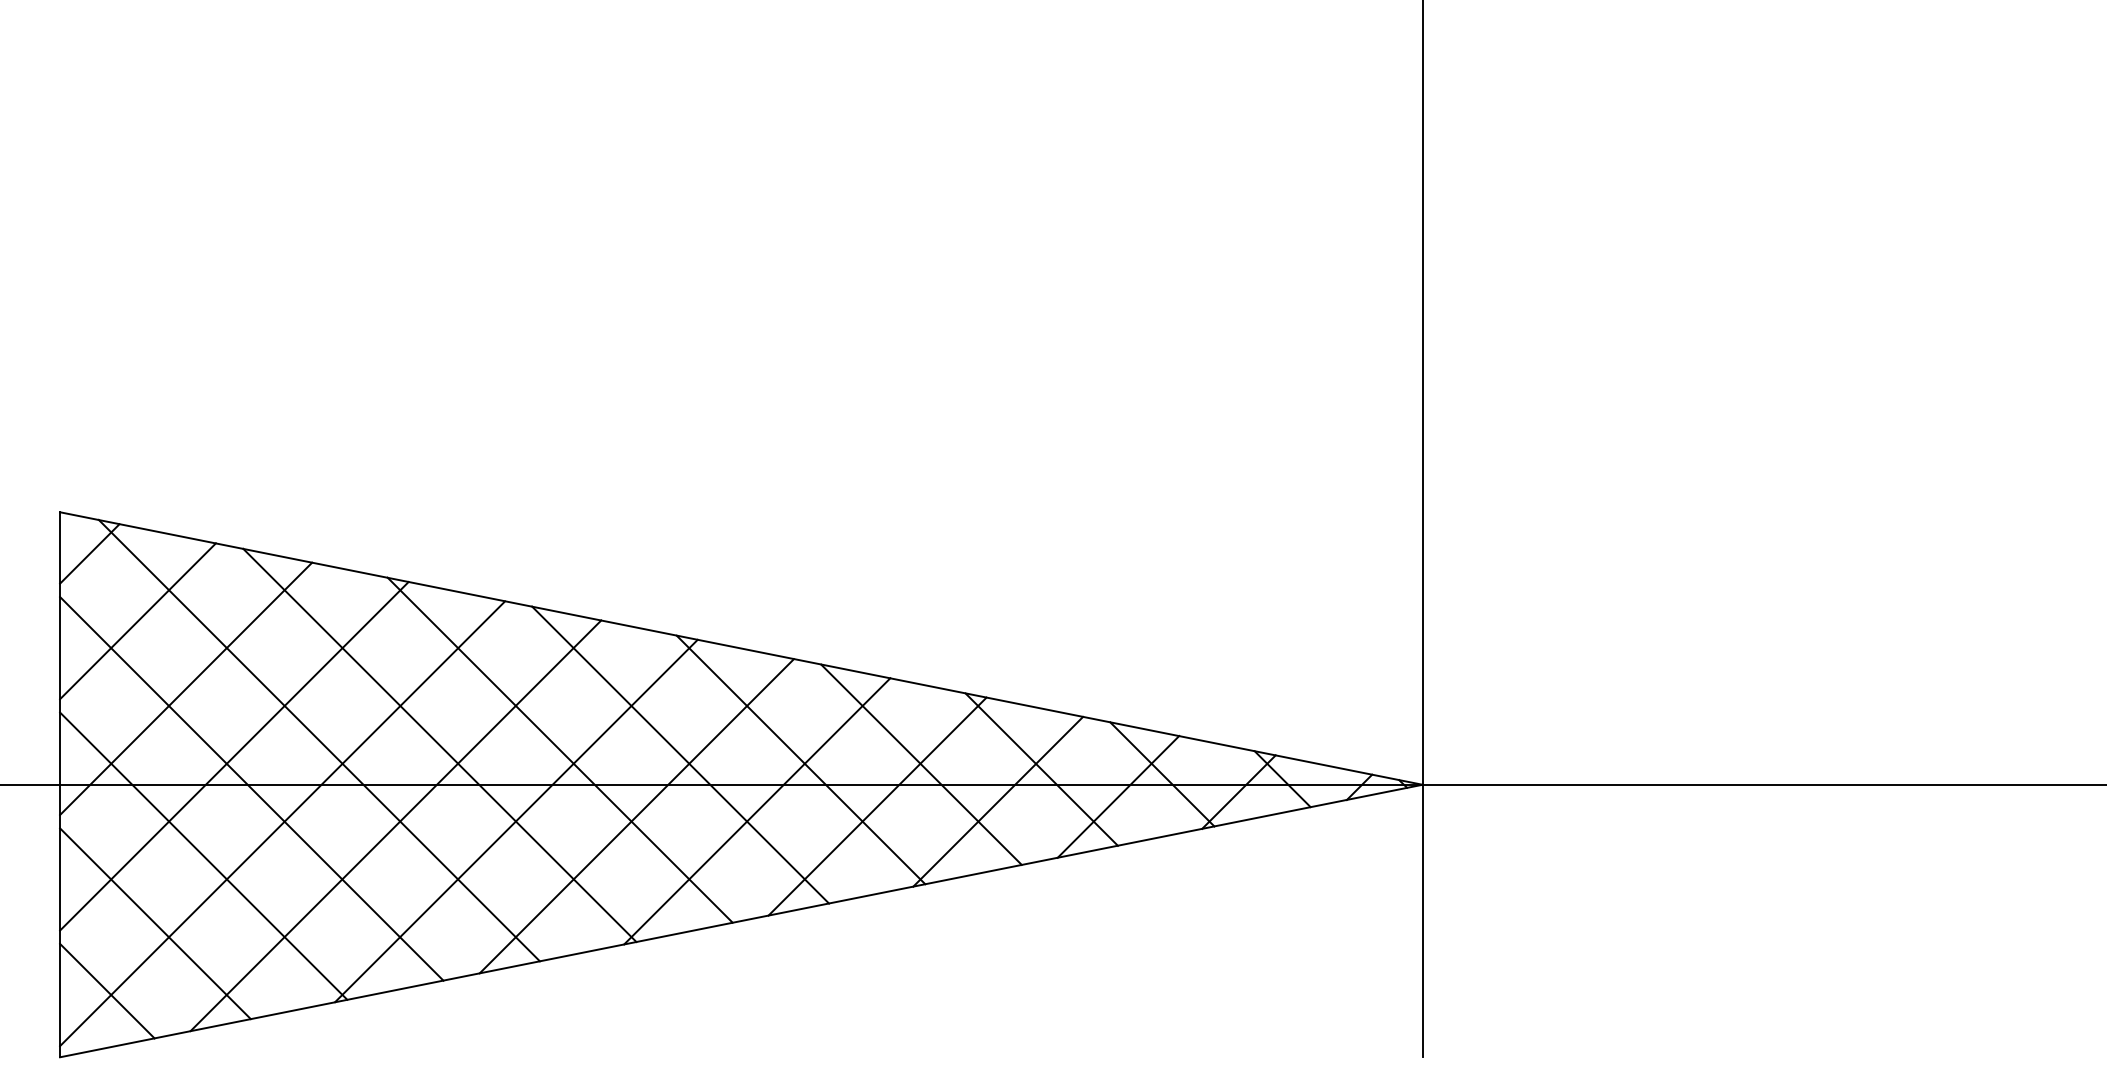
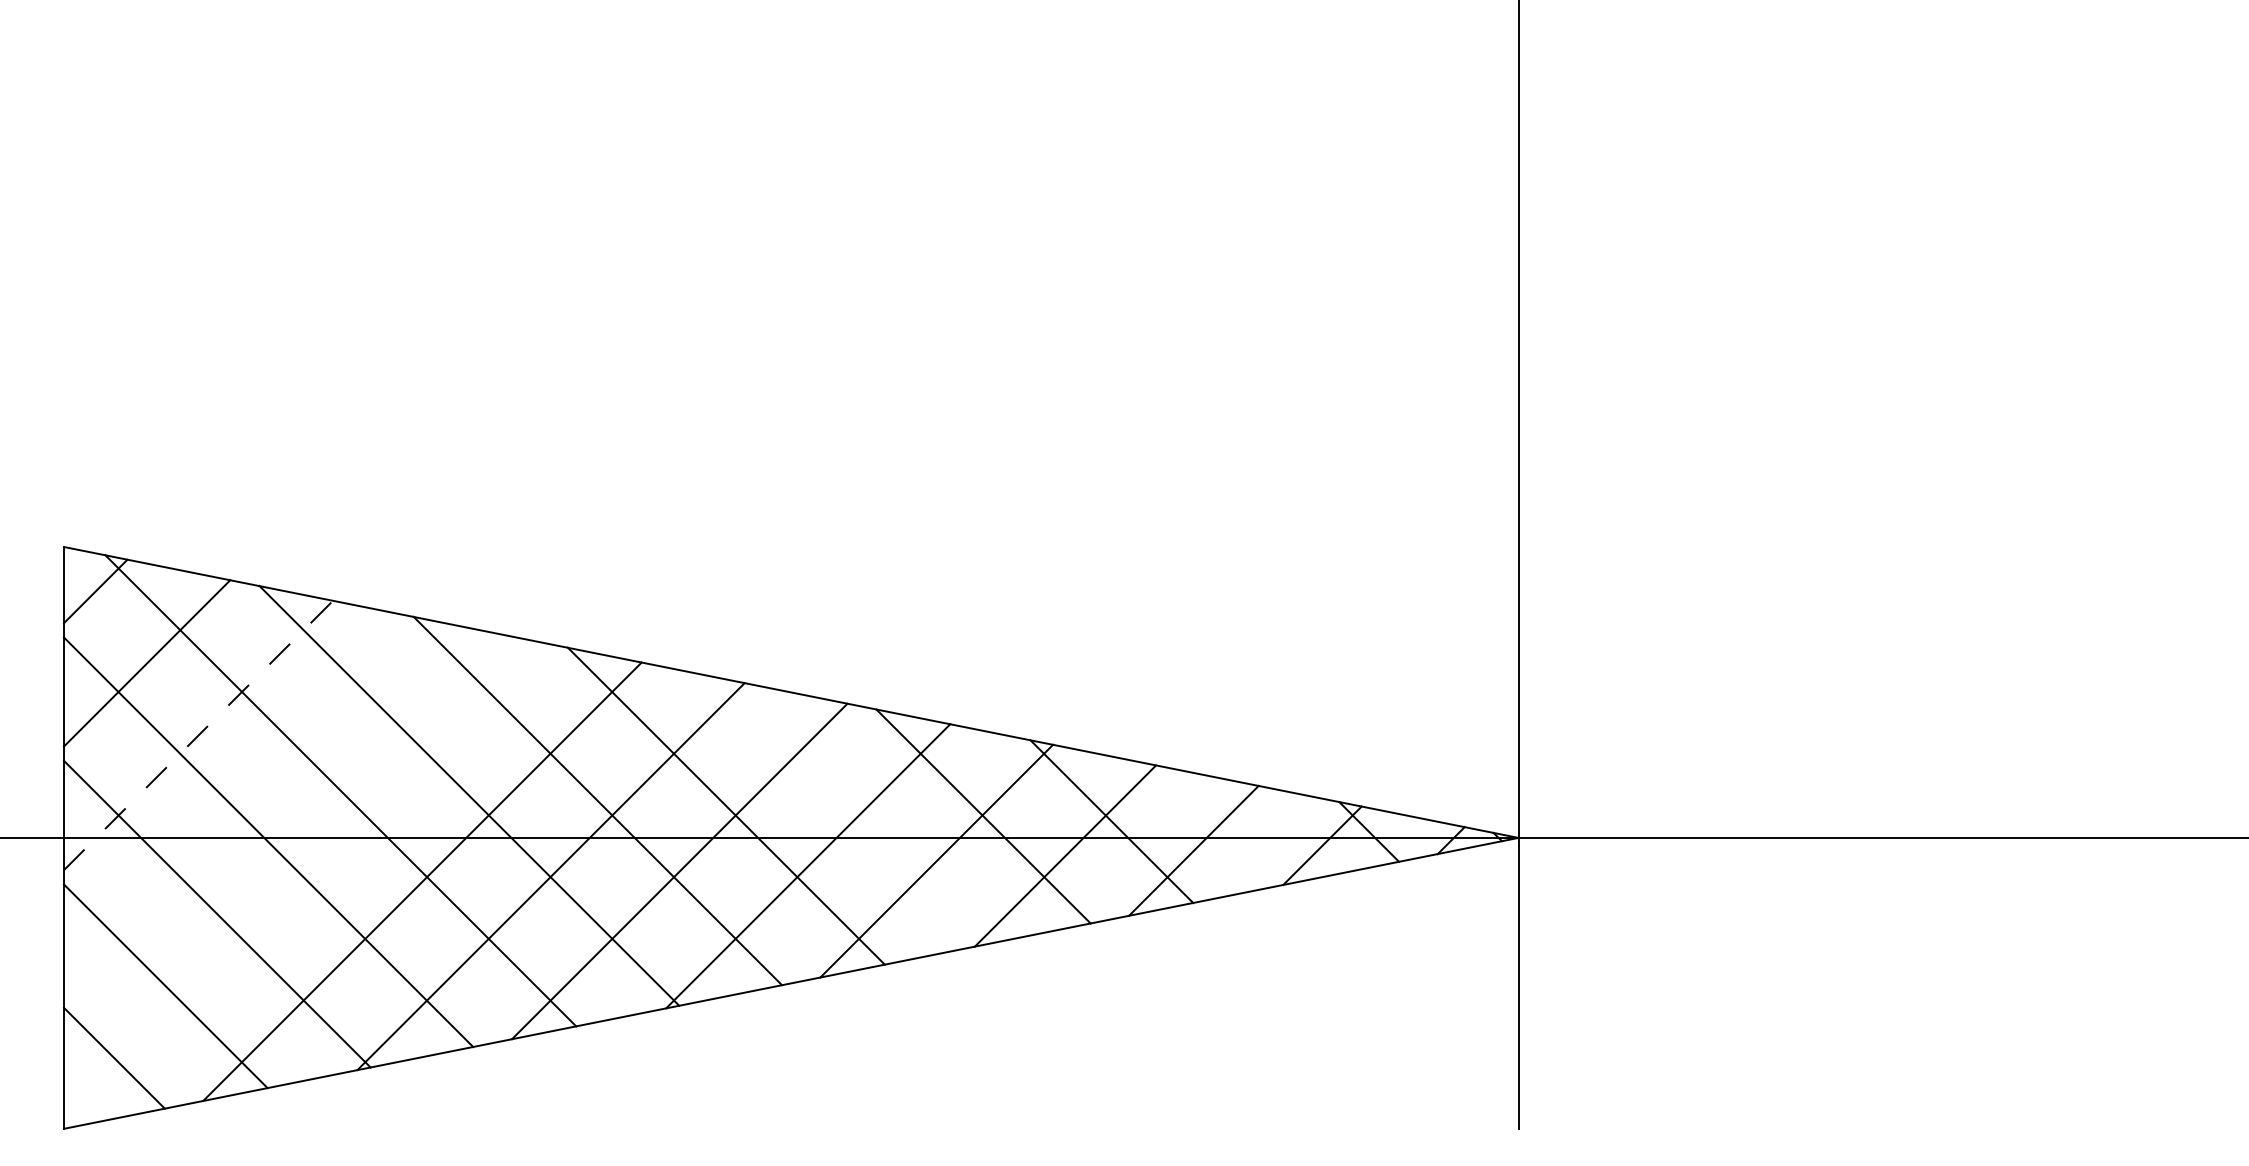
line: (186, 688) -> (198, 735), solid -> dashed
line: (233, 756) -> (249, 807), removed
line: (800, 760) -> (854, 811), removed
line: (1162, 774) -> (1240, 826), removed
line: (282, 823) -> (301, 879), removed

